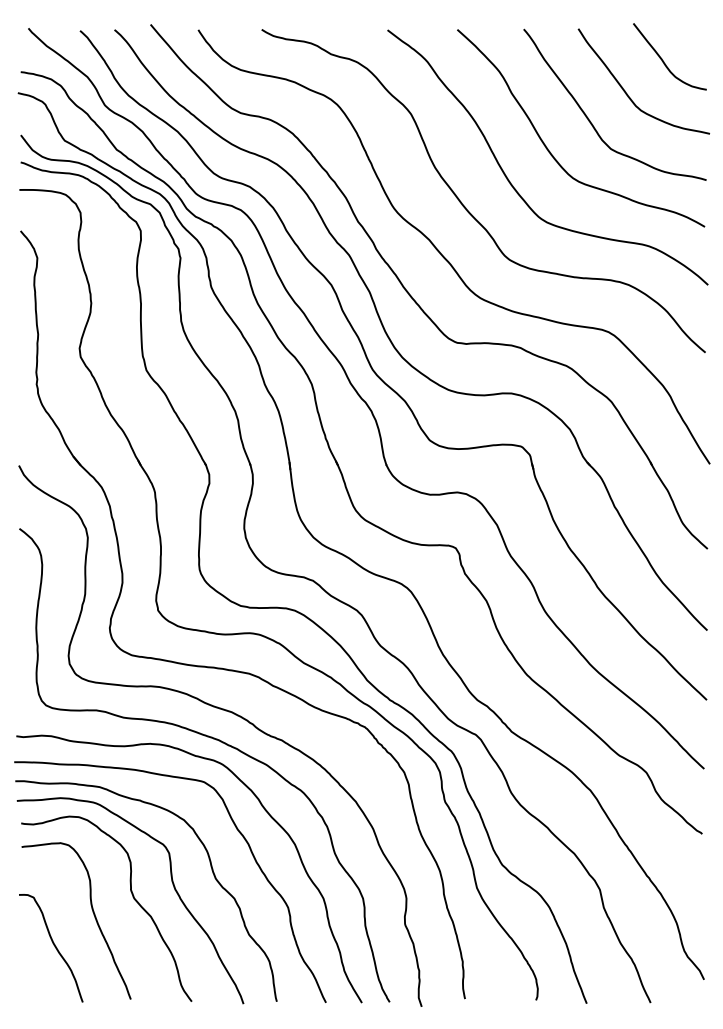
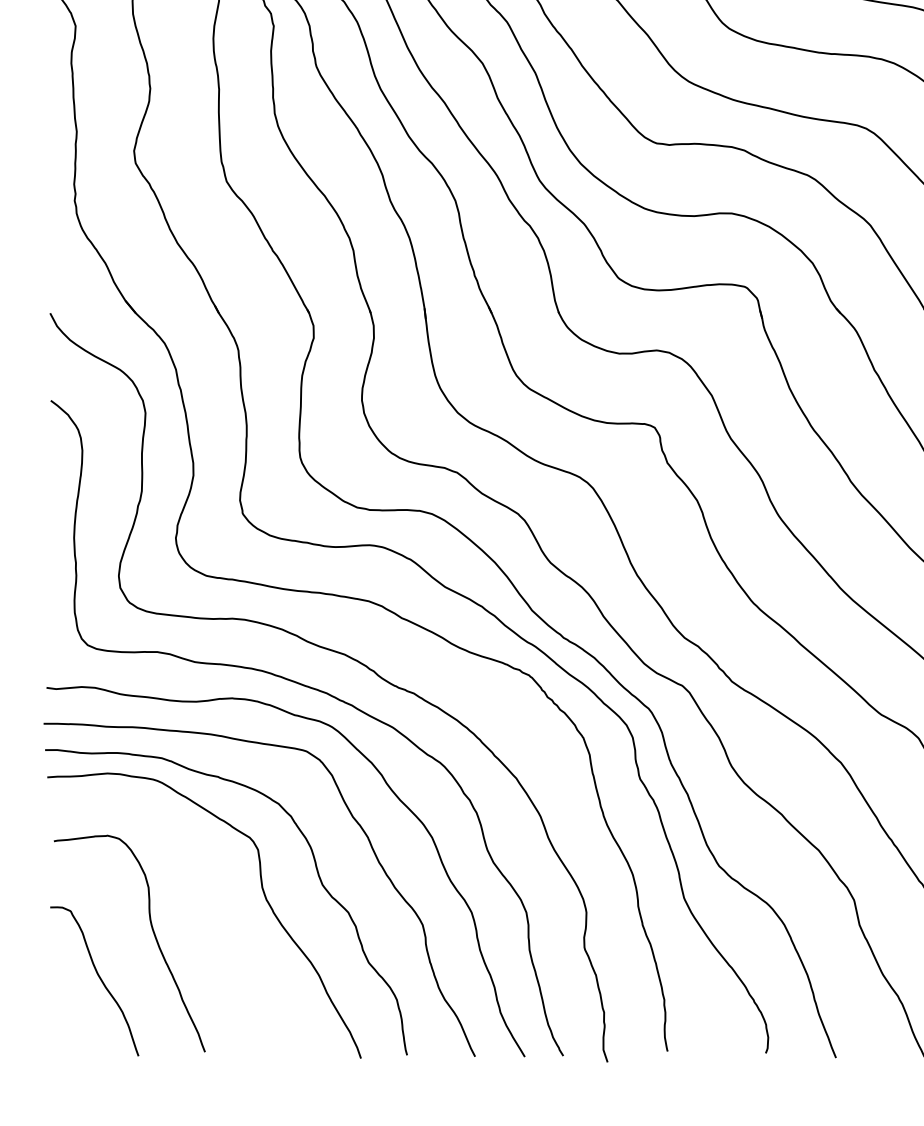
curve: (132, 897) -> (207, 910), removed

